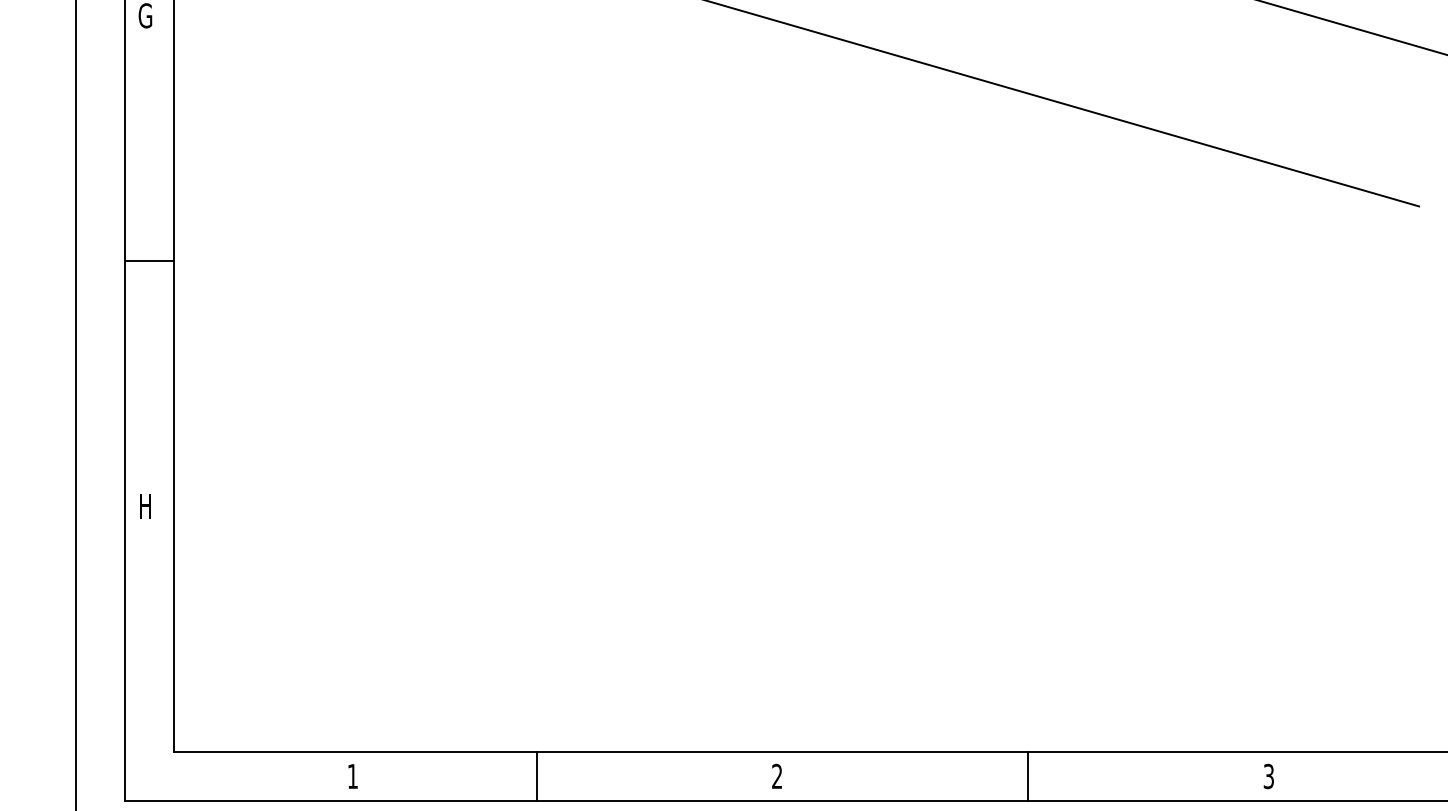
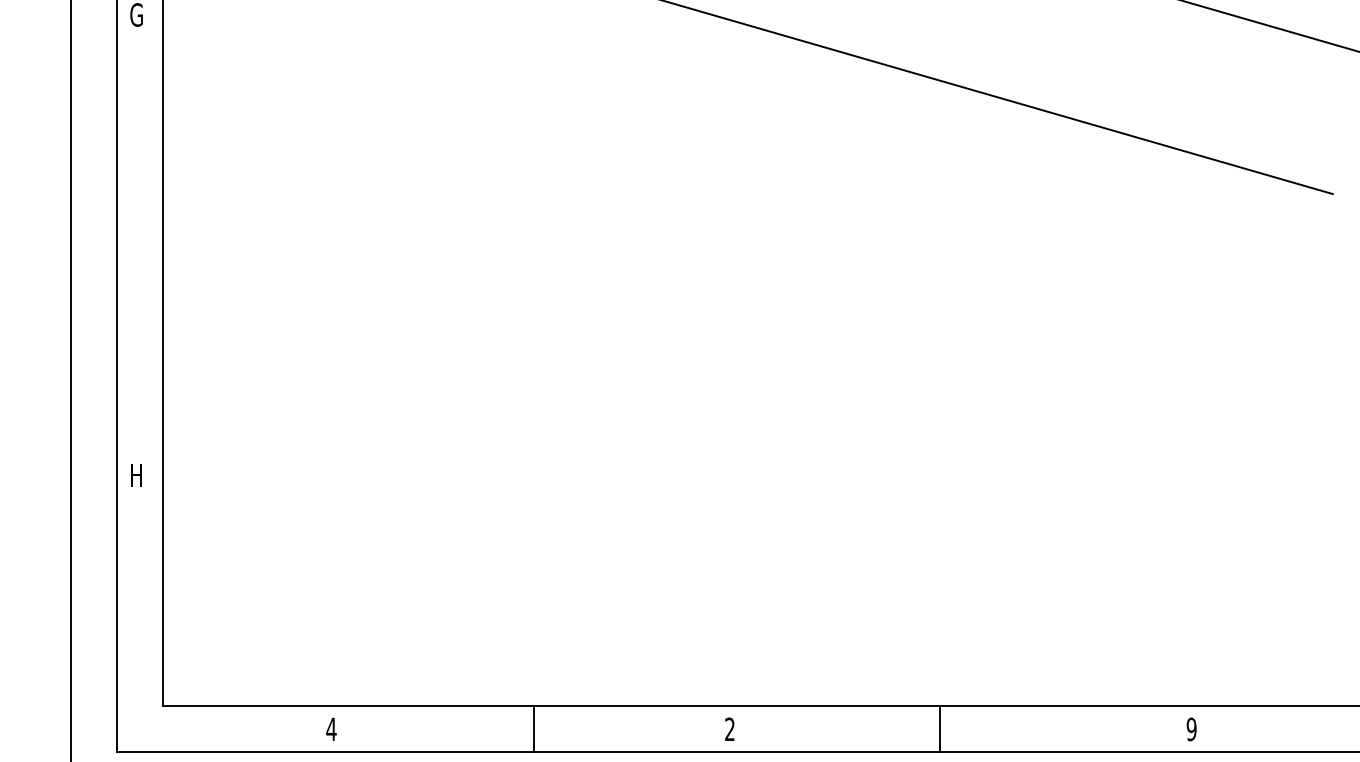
line: (149, 261) -> (140, 245), removed
text: (352, 775) -> (331, 728), 1 -> 4
line: (537, 776) -> (533, 729), moved
line: (1028, 776) -> (940, 729), moved
text: (1268, 776) -> (1191, 729), 3 -> 9

